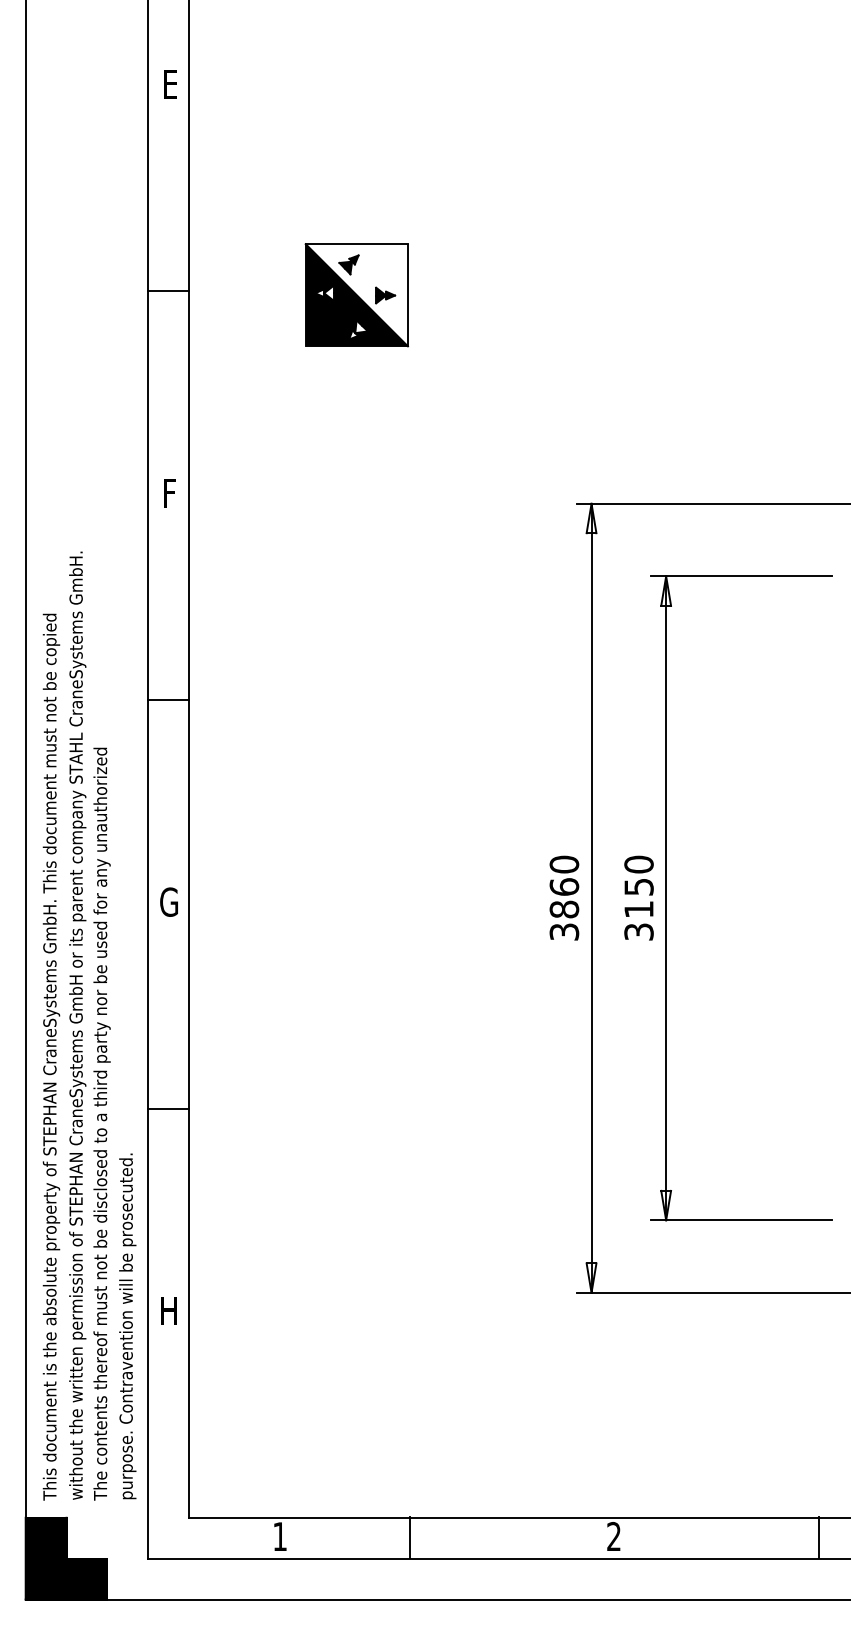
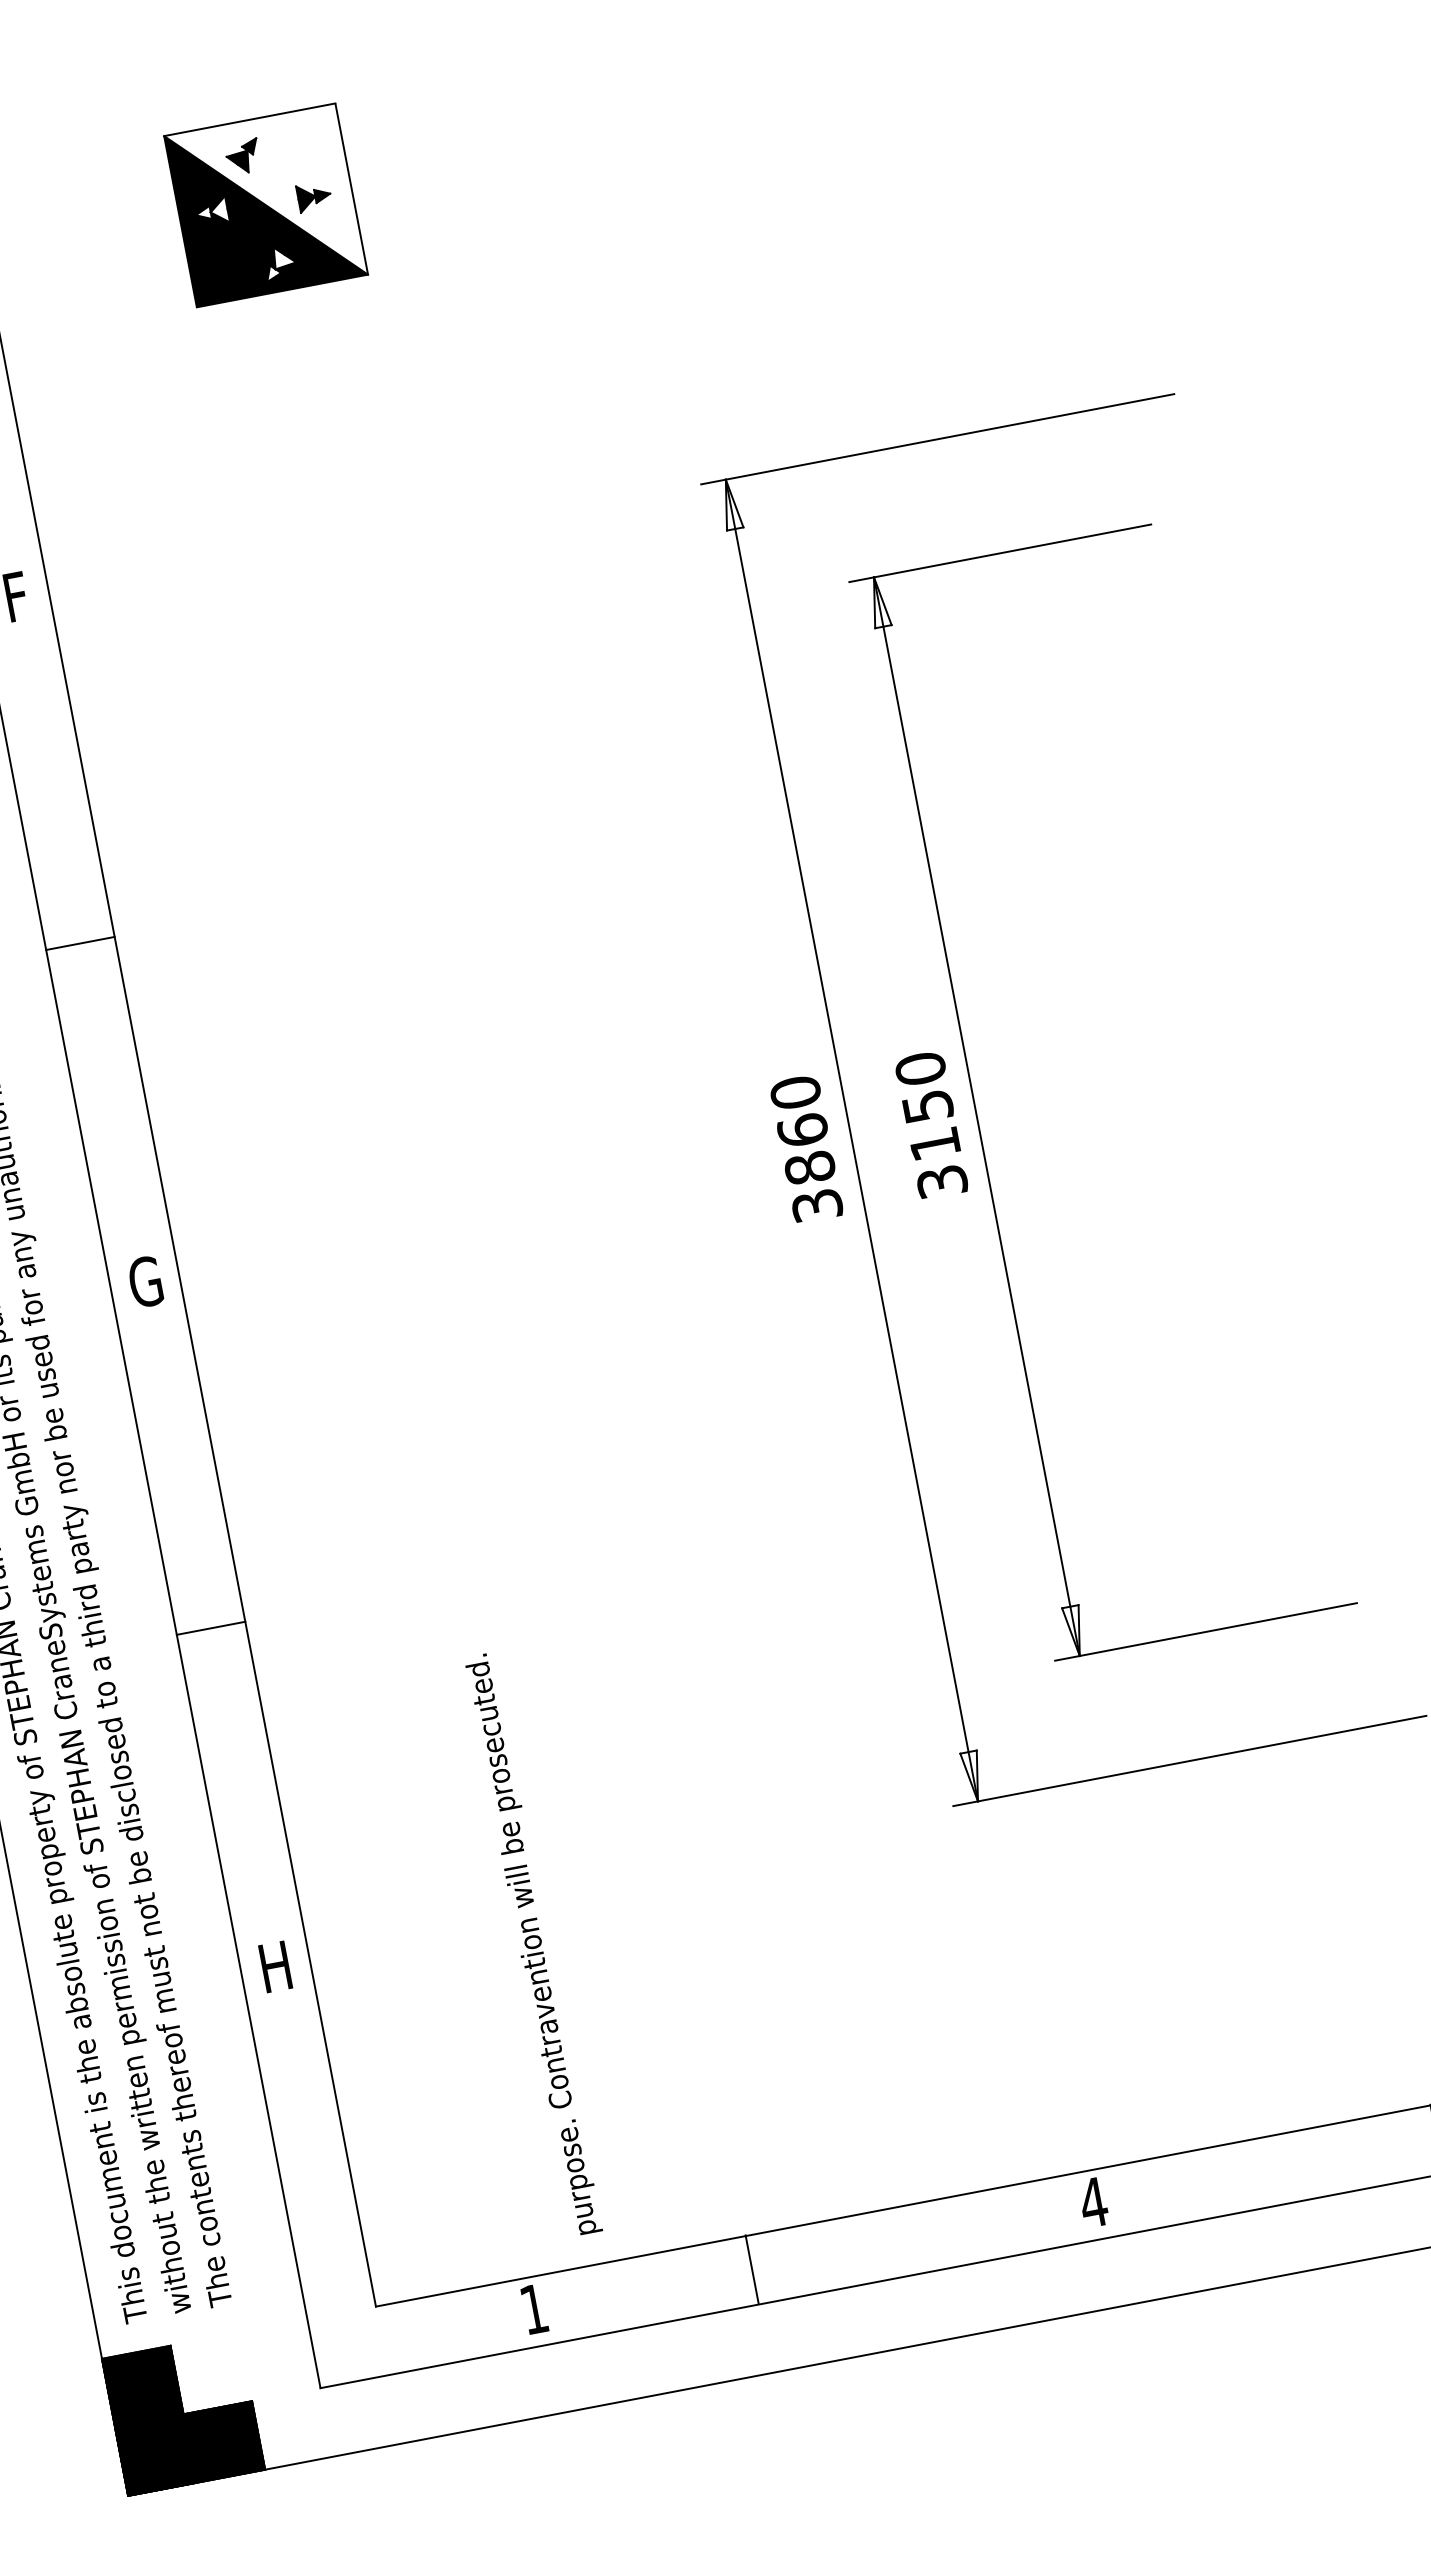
text: (127, 1326) -> (533, 1944), moved
text: (613, 1535) -> (1092, 2200), 2 -> 4

